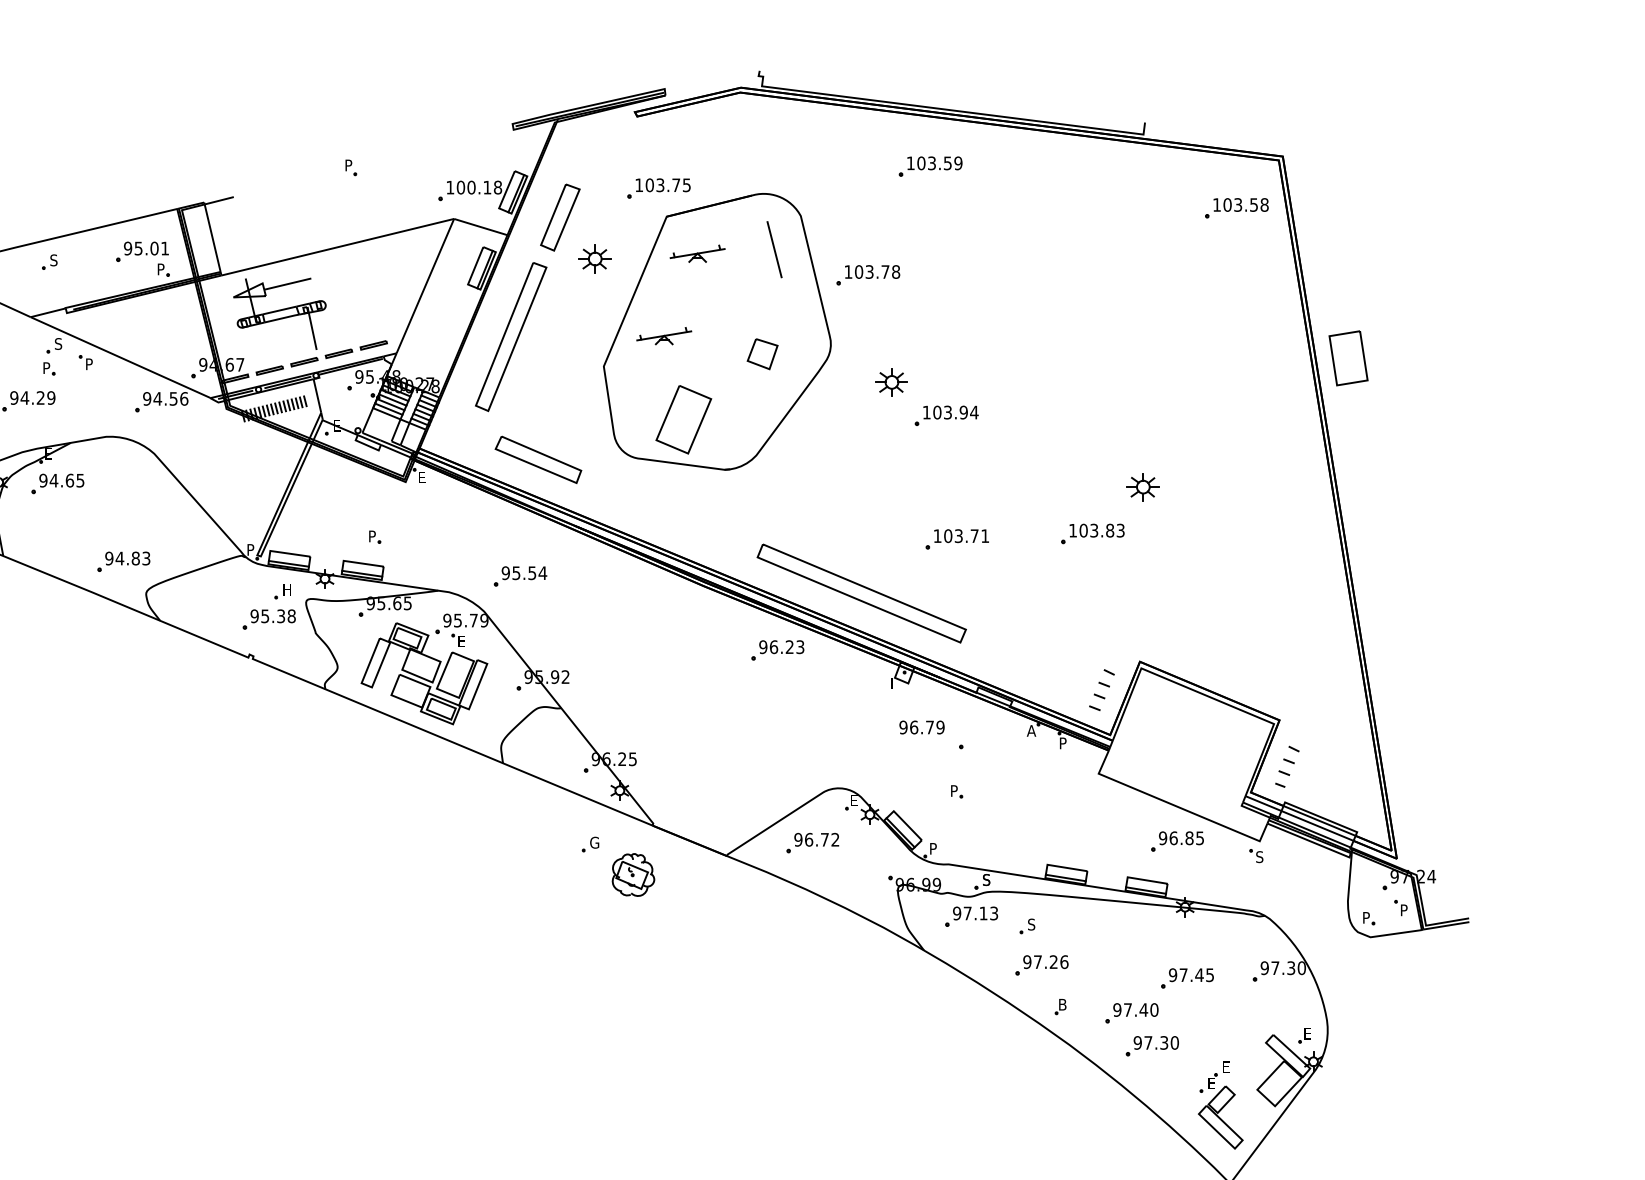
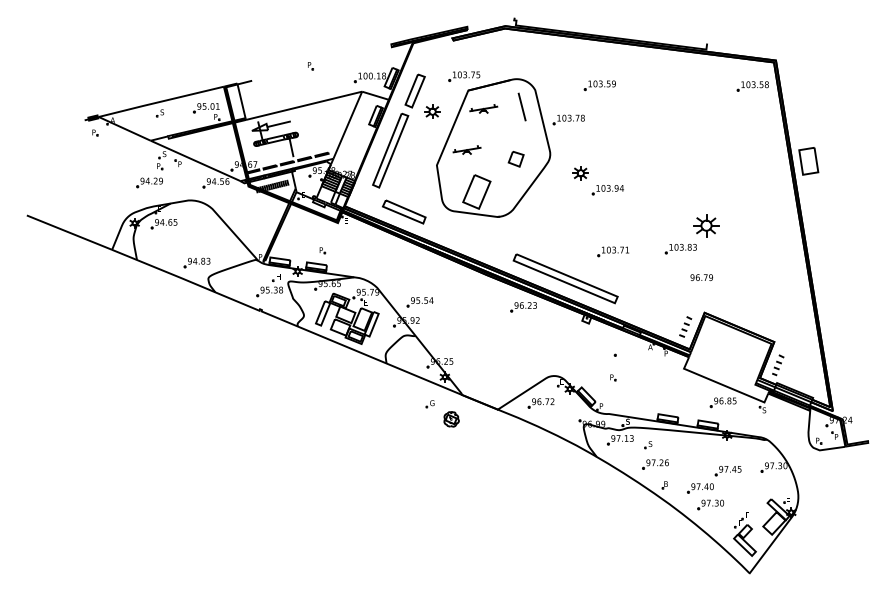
part: (929, 166) -> (599, 85), moved
part: (1141, 486) -> (705, 225), size x1.6
part: (518, 577) -> (419, 302), moved
text: (921, 727) -> (701, 277), moved
part: (633, 875) -> (451, 419), size x0.7

